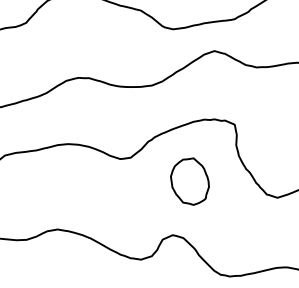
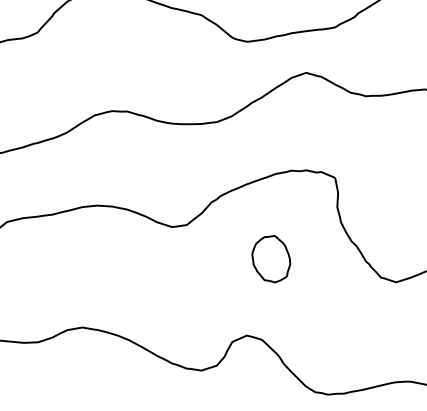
part: (189, 181) -> (270, 259), size x0.7

